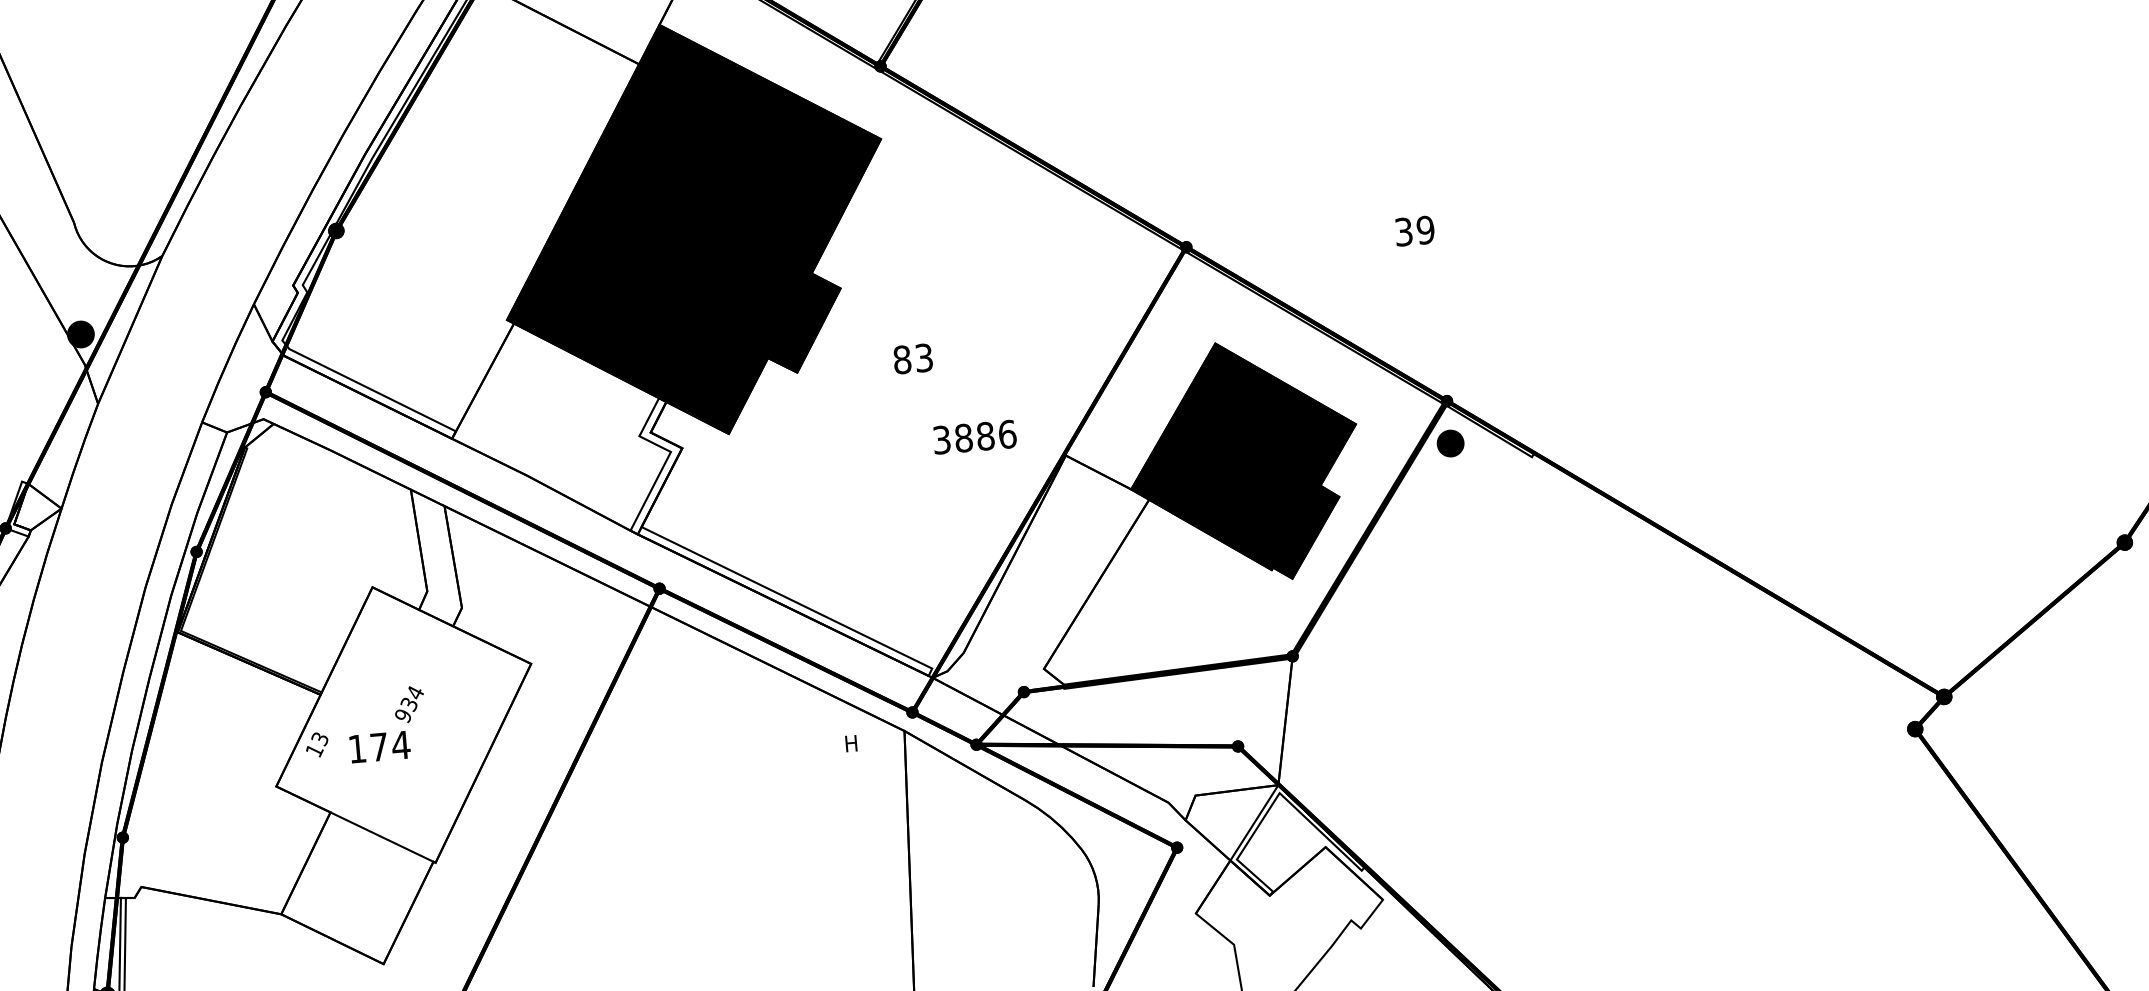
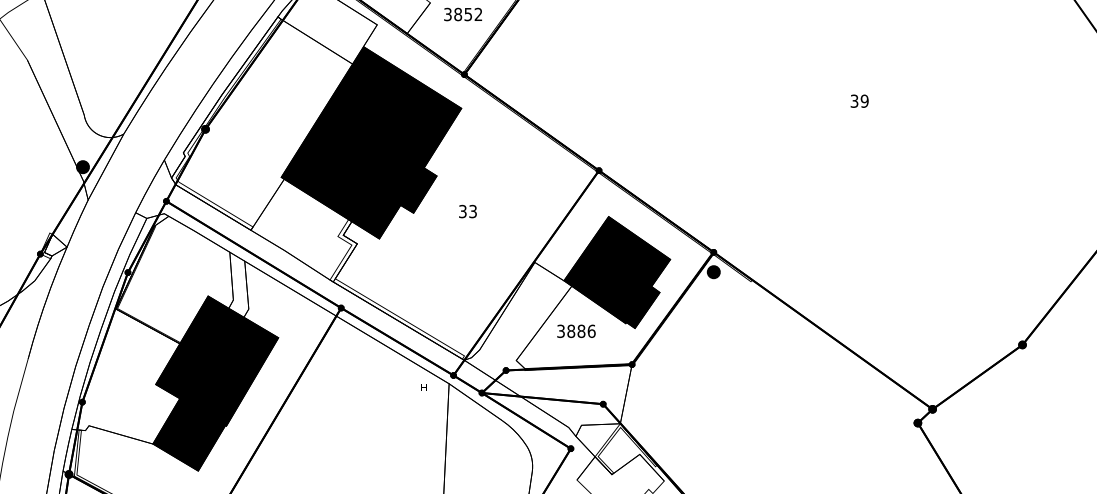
text: (1414, 229) -> (859, 100), moved
text: (901, 359) -> (462, 211), 83 -> 33
text: (974, 435) -> (576, 330), moved
fill: (404, 773) -> (215, 383), added

